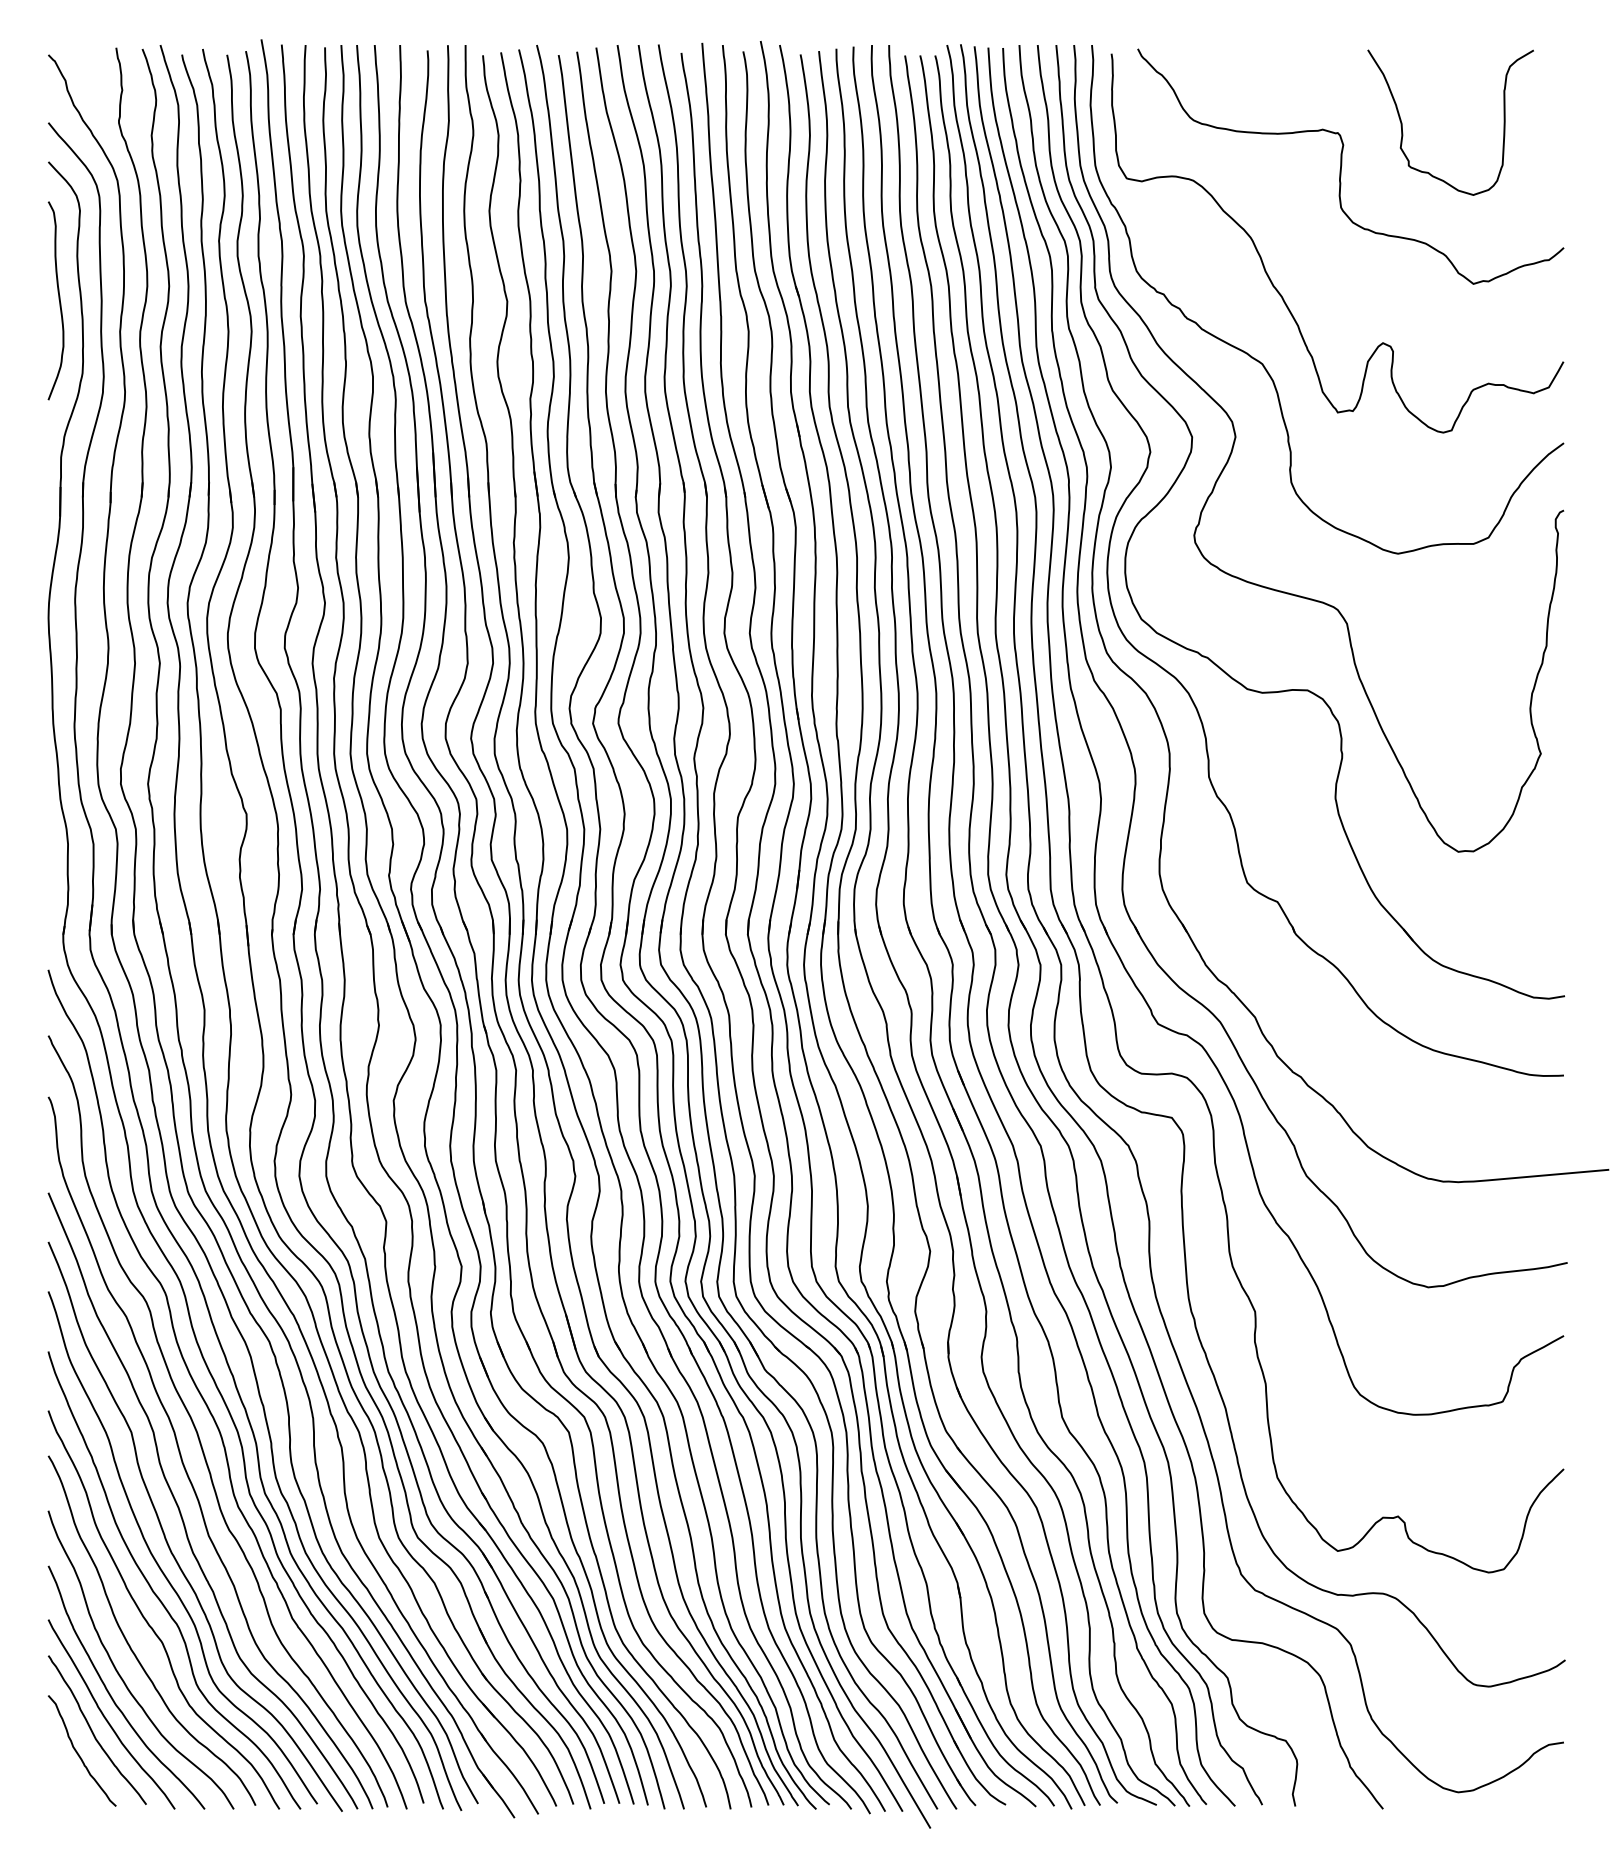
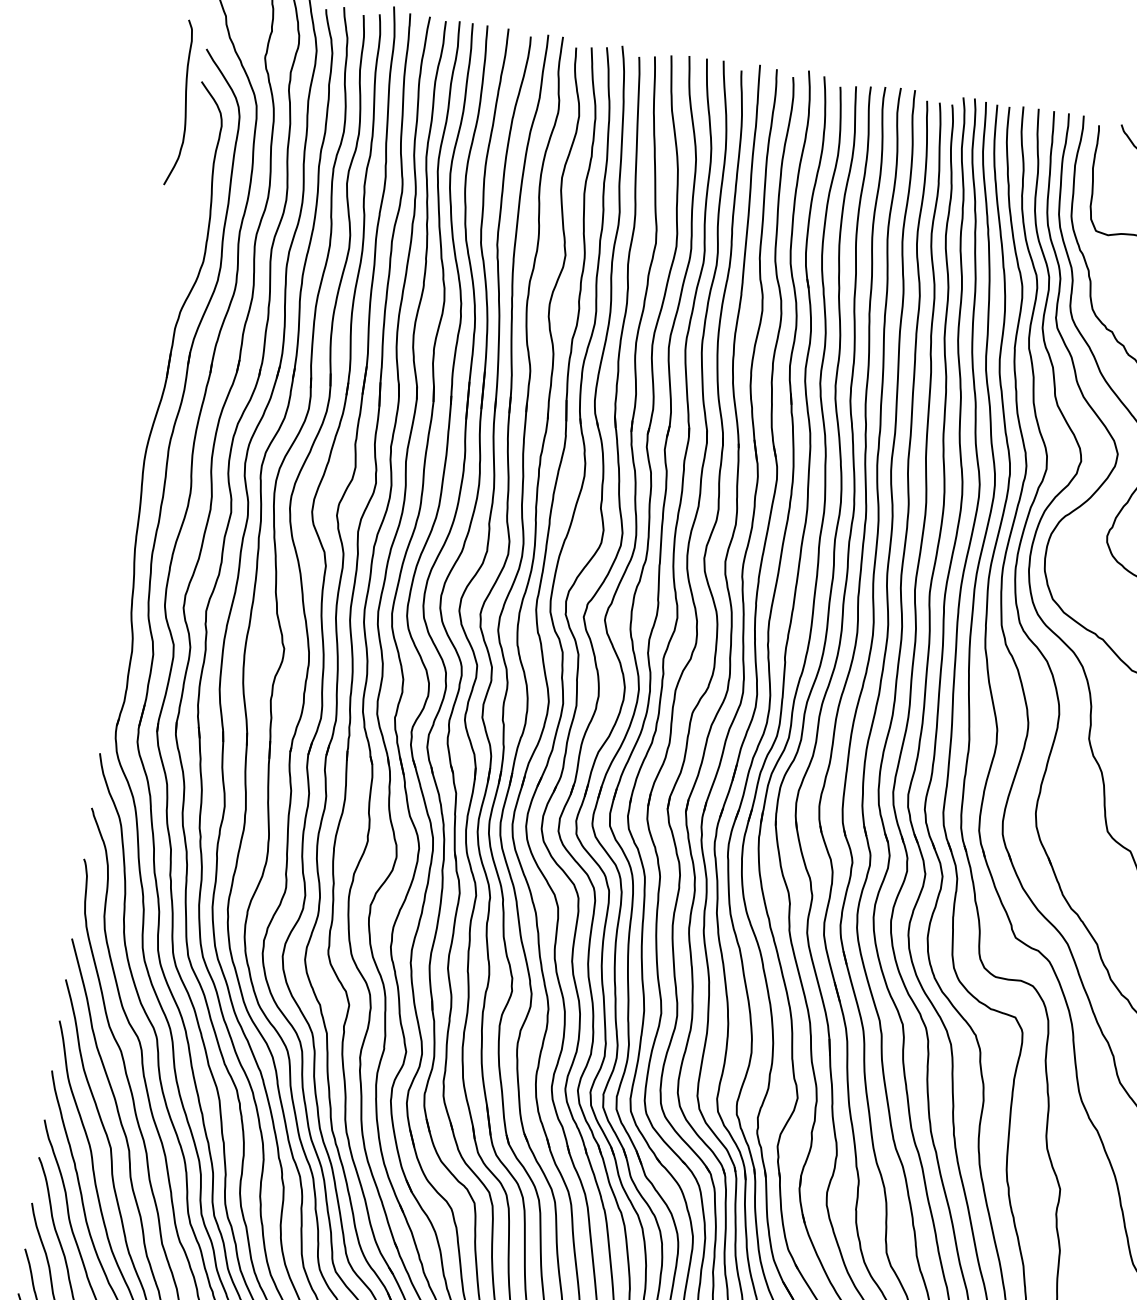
curve: (58, 299) -> (184, 102), moved

